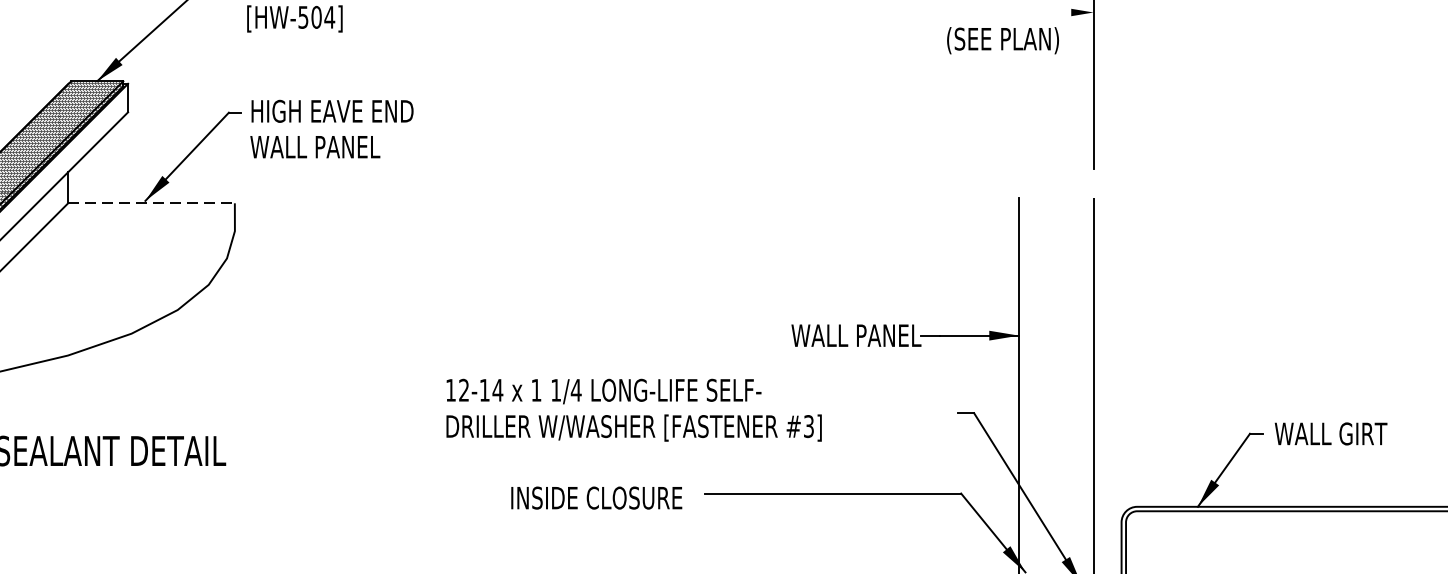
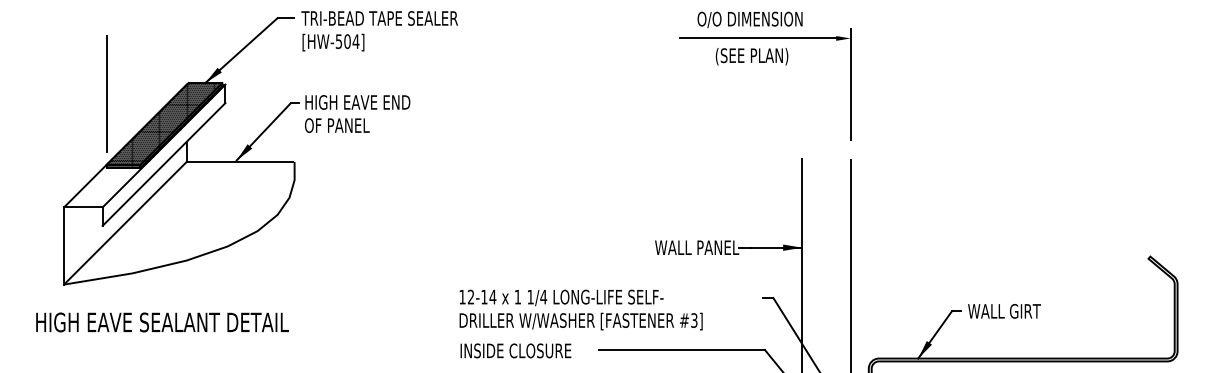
line: (949, 12) -> (757, 38), added
text: (1002, 40) -> (751, 56), moved
text: (315, 146) -> (346, 125), WALL PANEL -> OF PANEL
line: (151, 202) -> (240, 161), dashed -> solid
text: (633, 409) -> (580, 309), moved
text: (596, 497) -> (515, 350), moved

